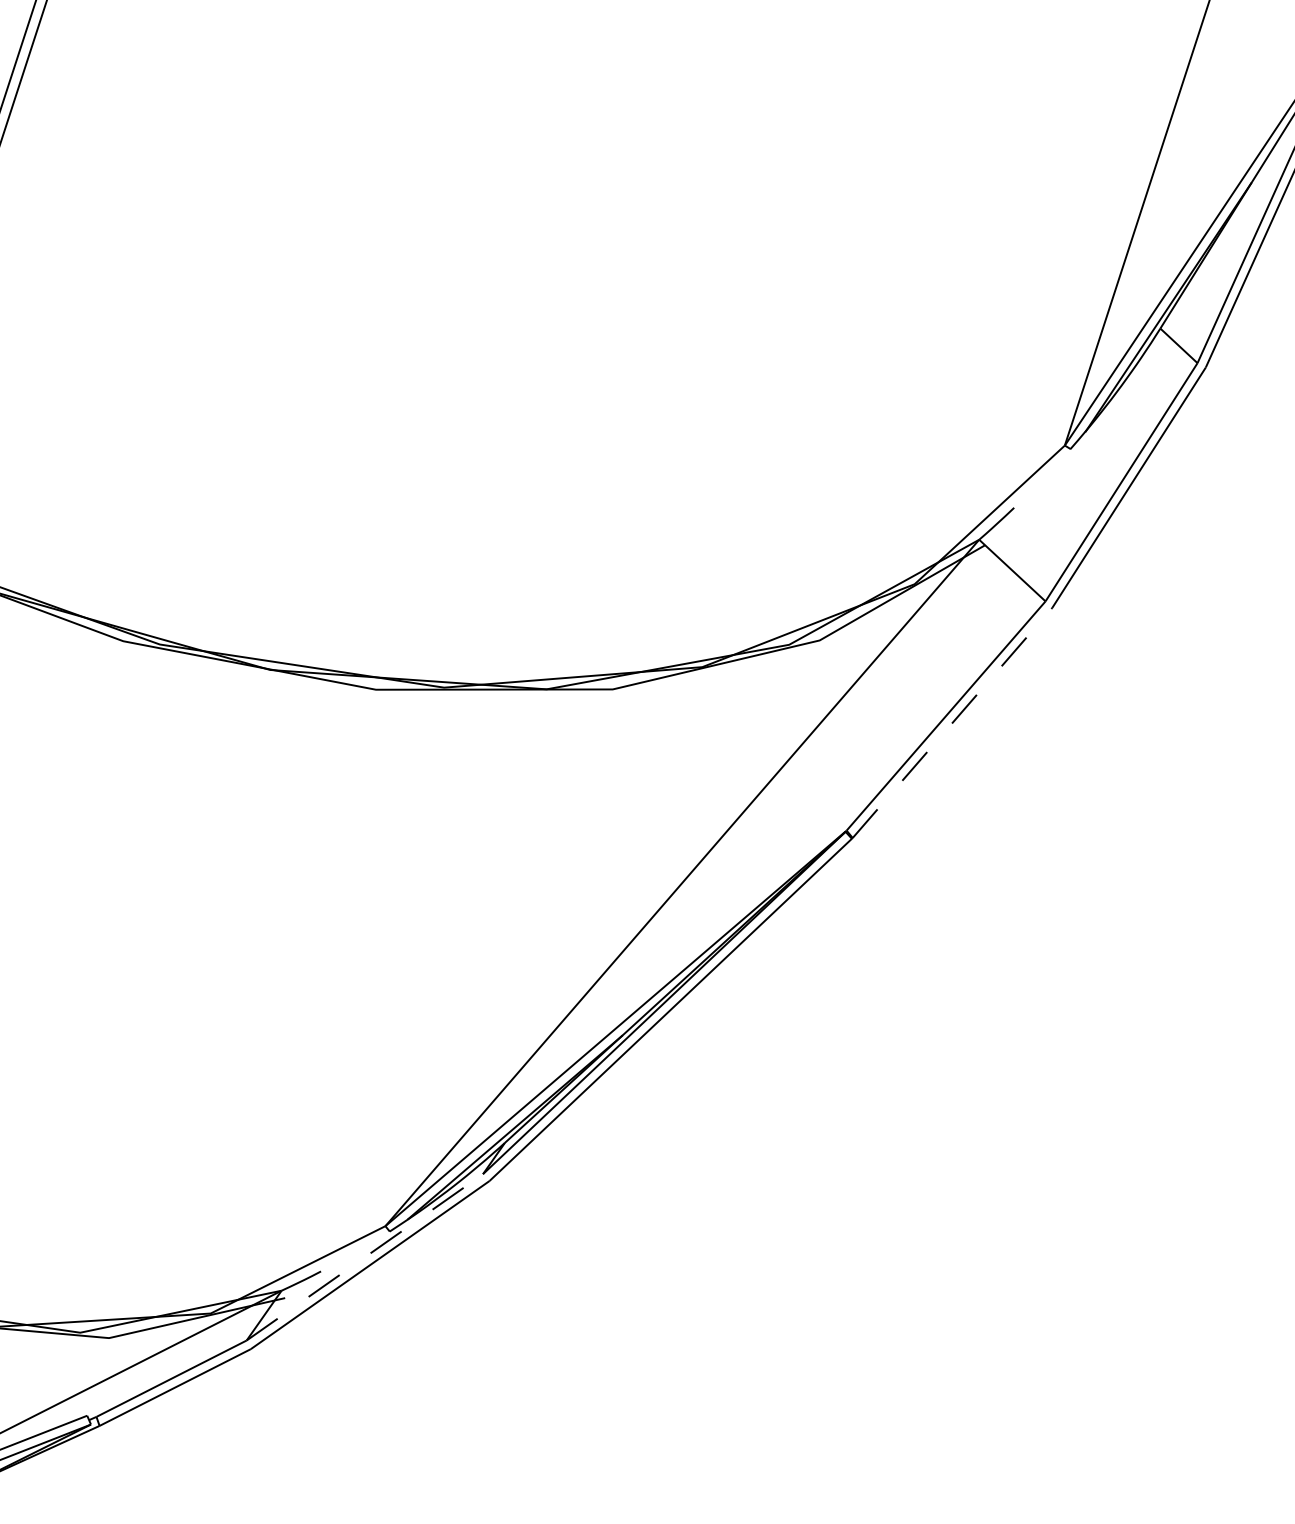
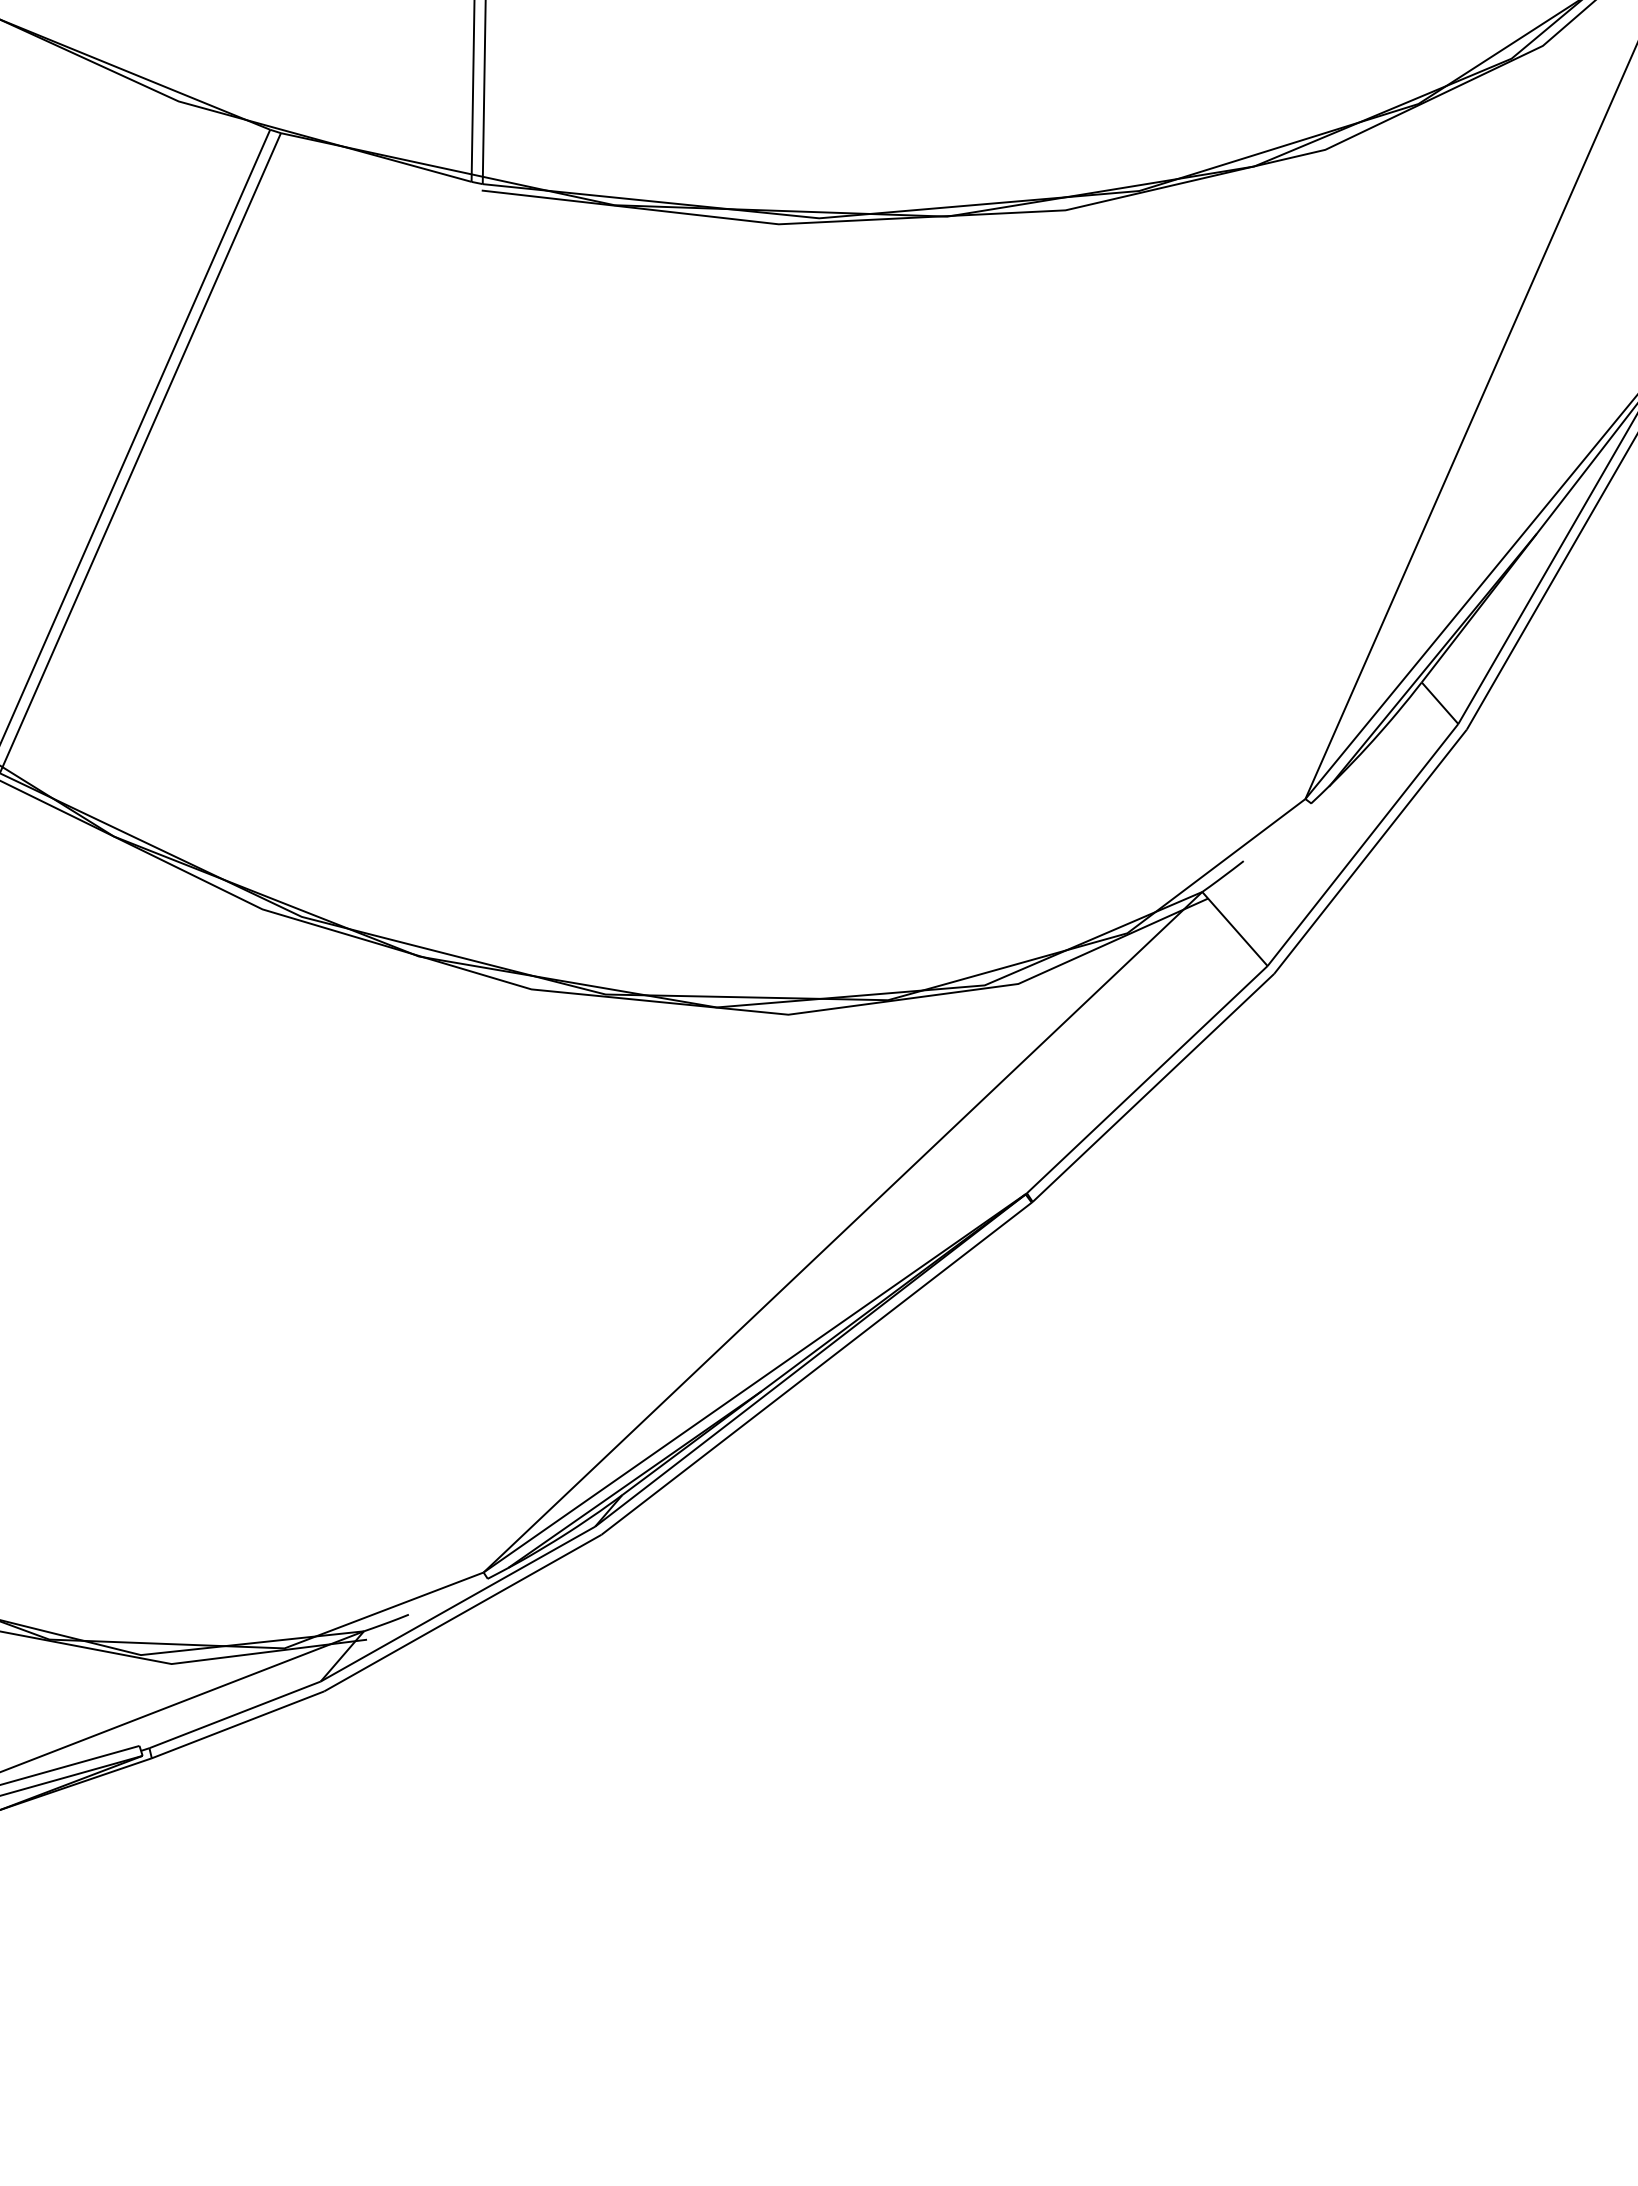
line: (952, 722) -> (1153, 1087), dashed -> solid
line: (364, 1257) -> (457, 1604), dashed -> solid

